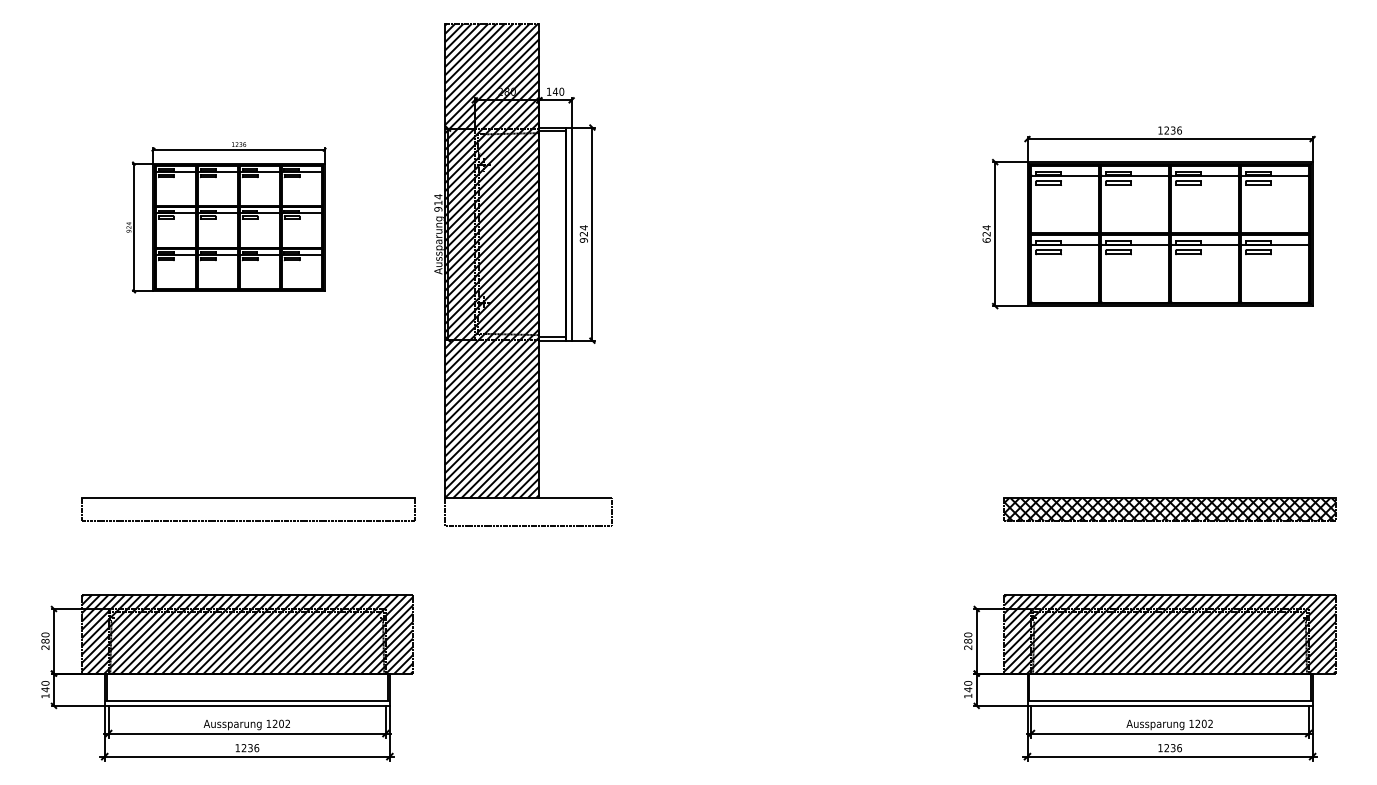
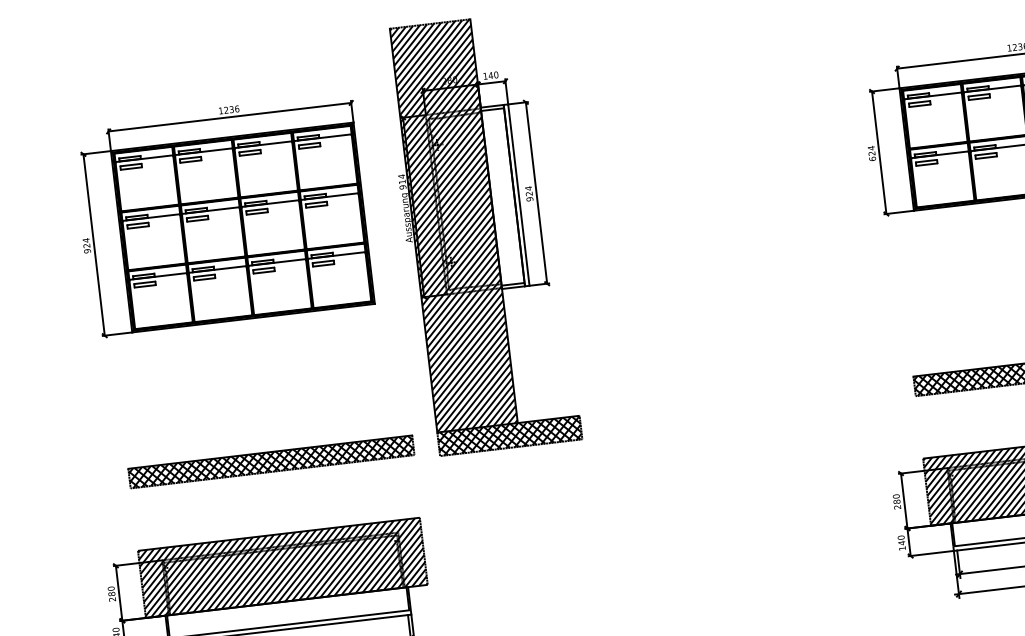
part: (226, 217) -> (223, 215), size x1.67
hatch: (248, 509) -> (271, 461), added
hatch: (528, 511) -> (509, 435), added

